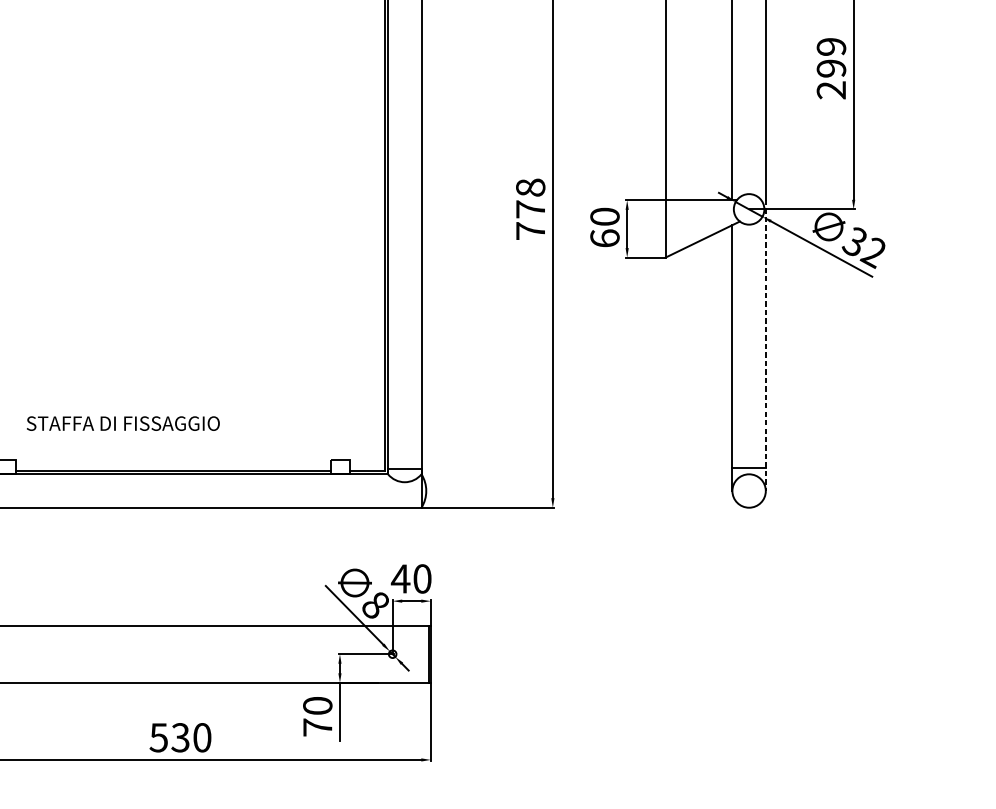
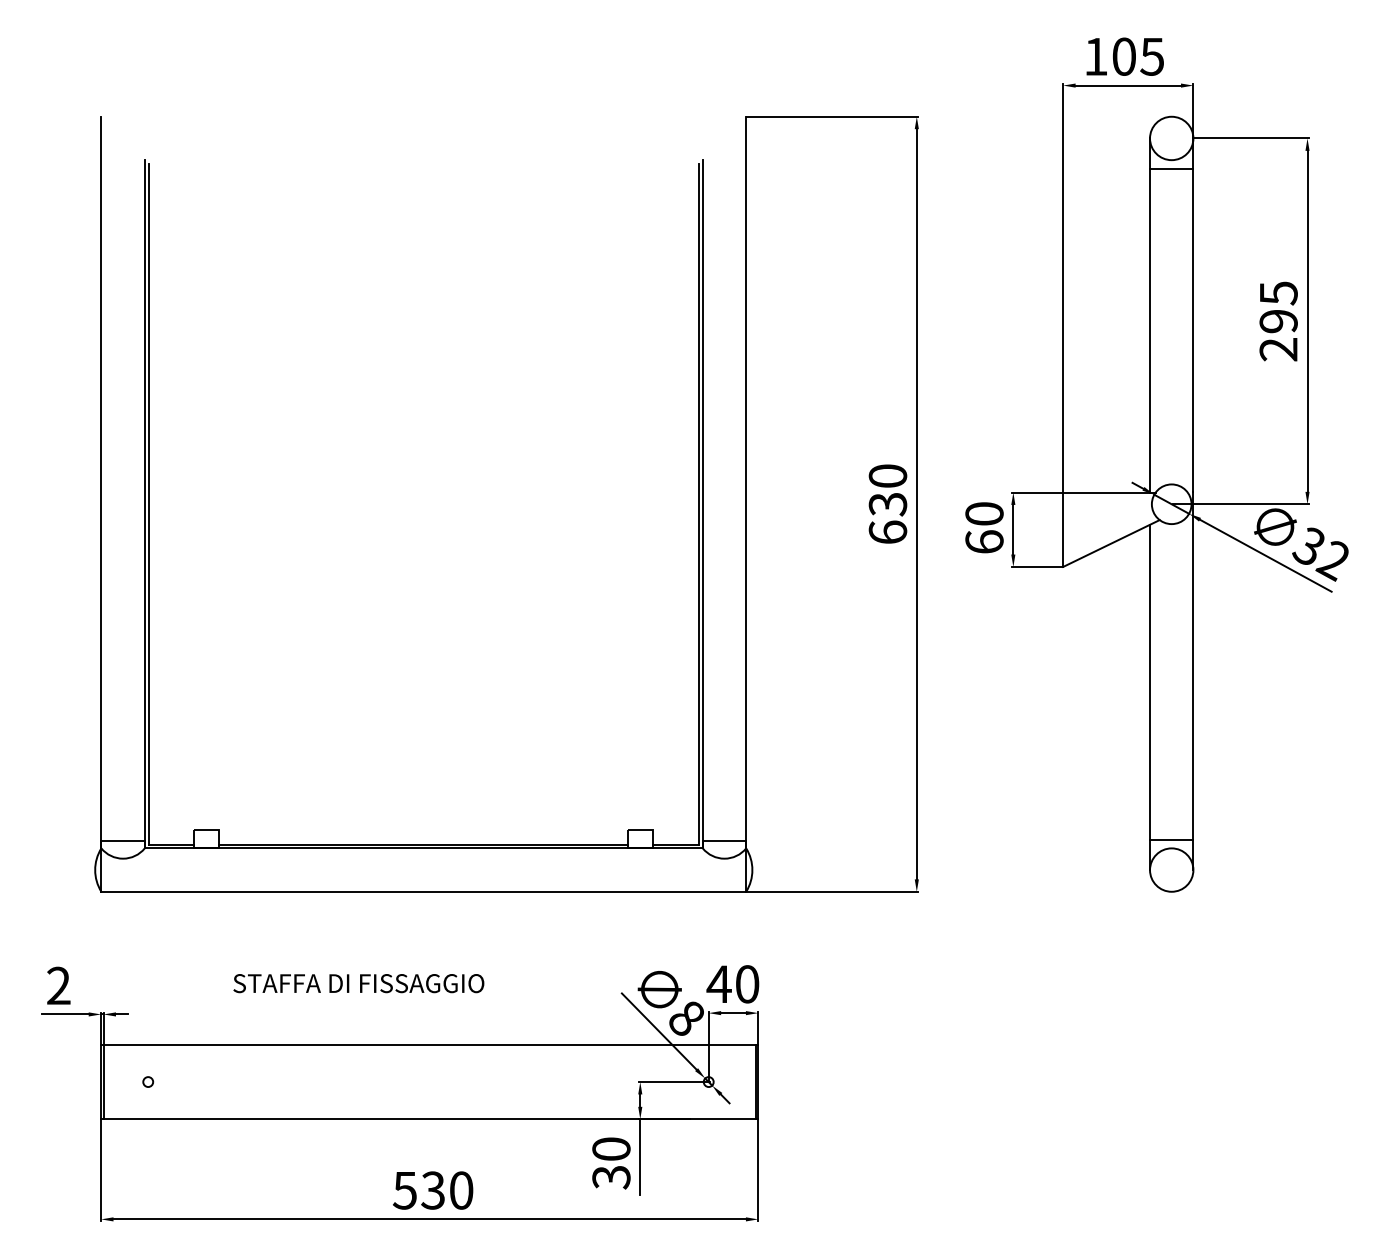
text: (831, 47) -> (1278, 293), 299 -> 295
text: (530, 208) -> (887, 503), 778 -> 630
line: (765, 345) -> (1193, 681), dashed -> solid
text: (123, 423) -> (358, 983), moved
text: (317, 727) -> (611, 1177), 70 -> 30

